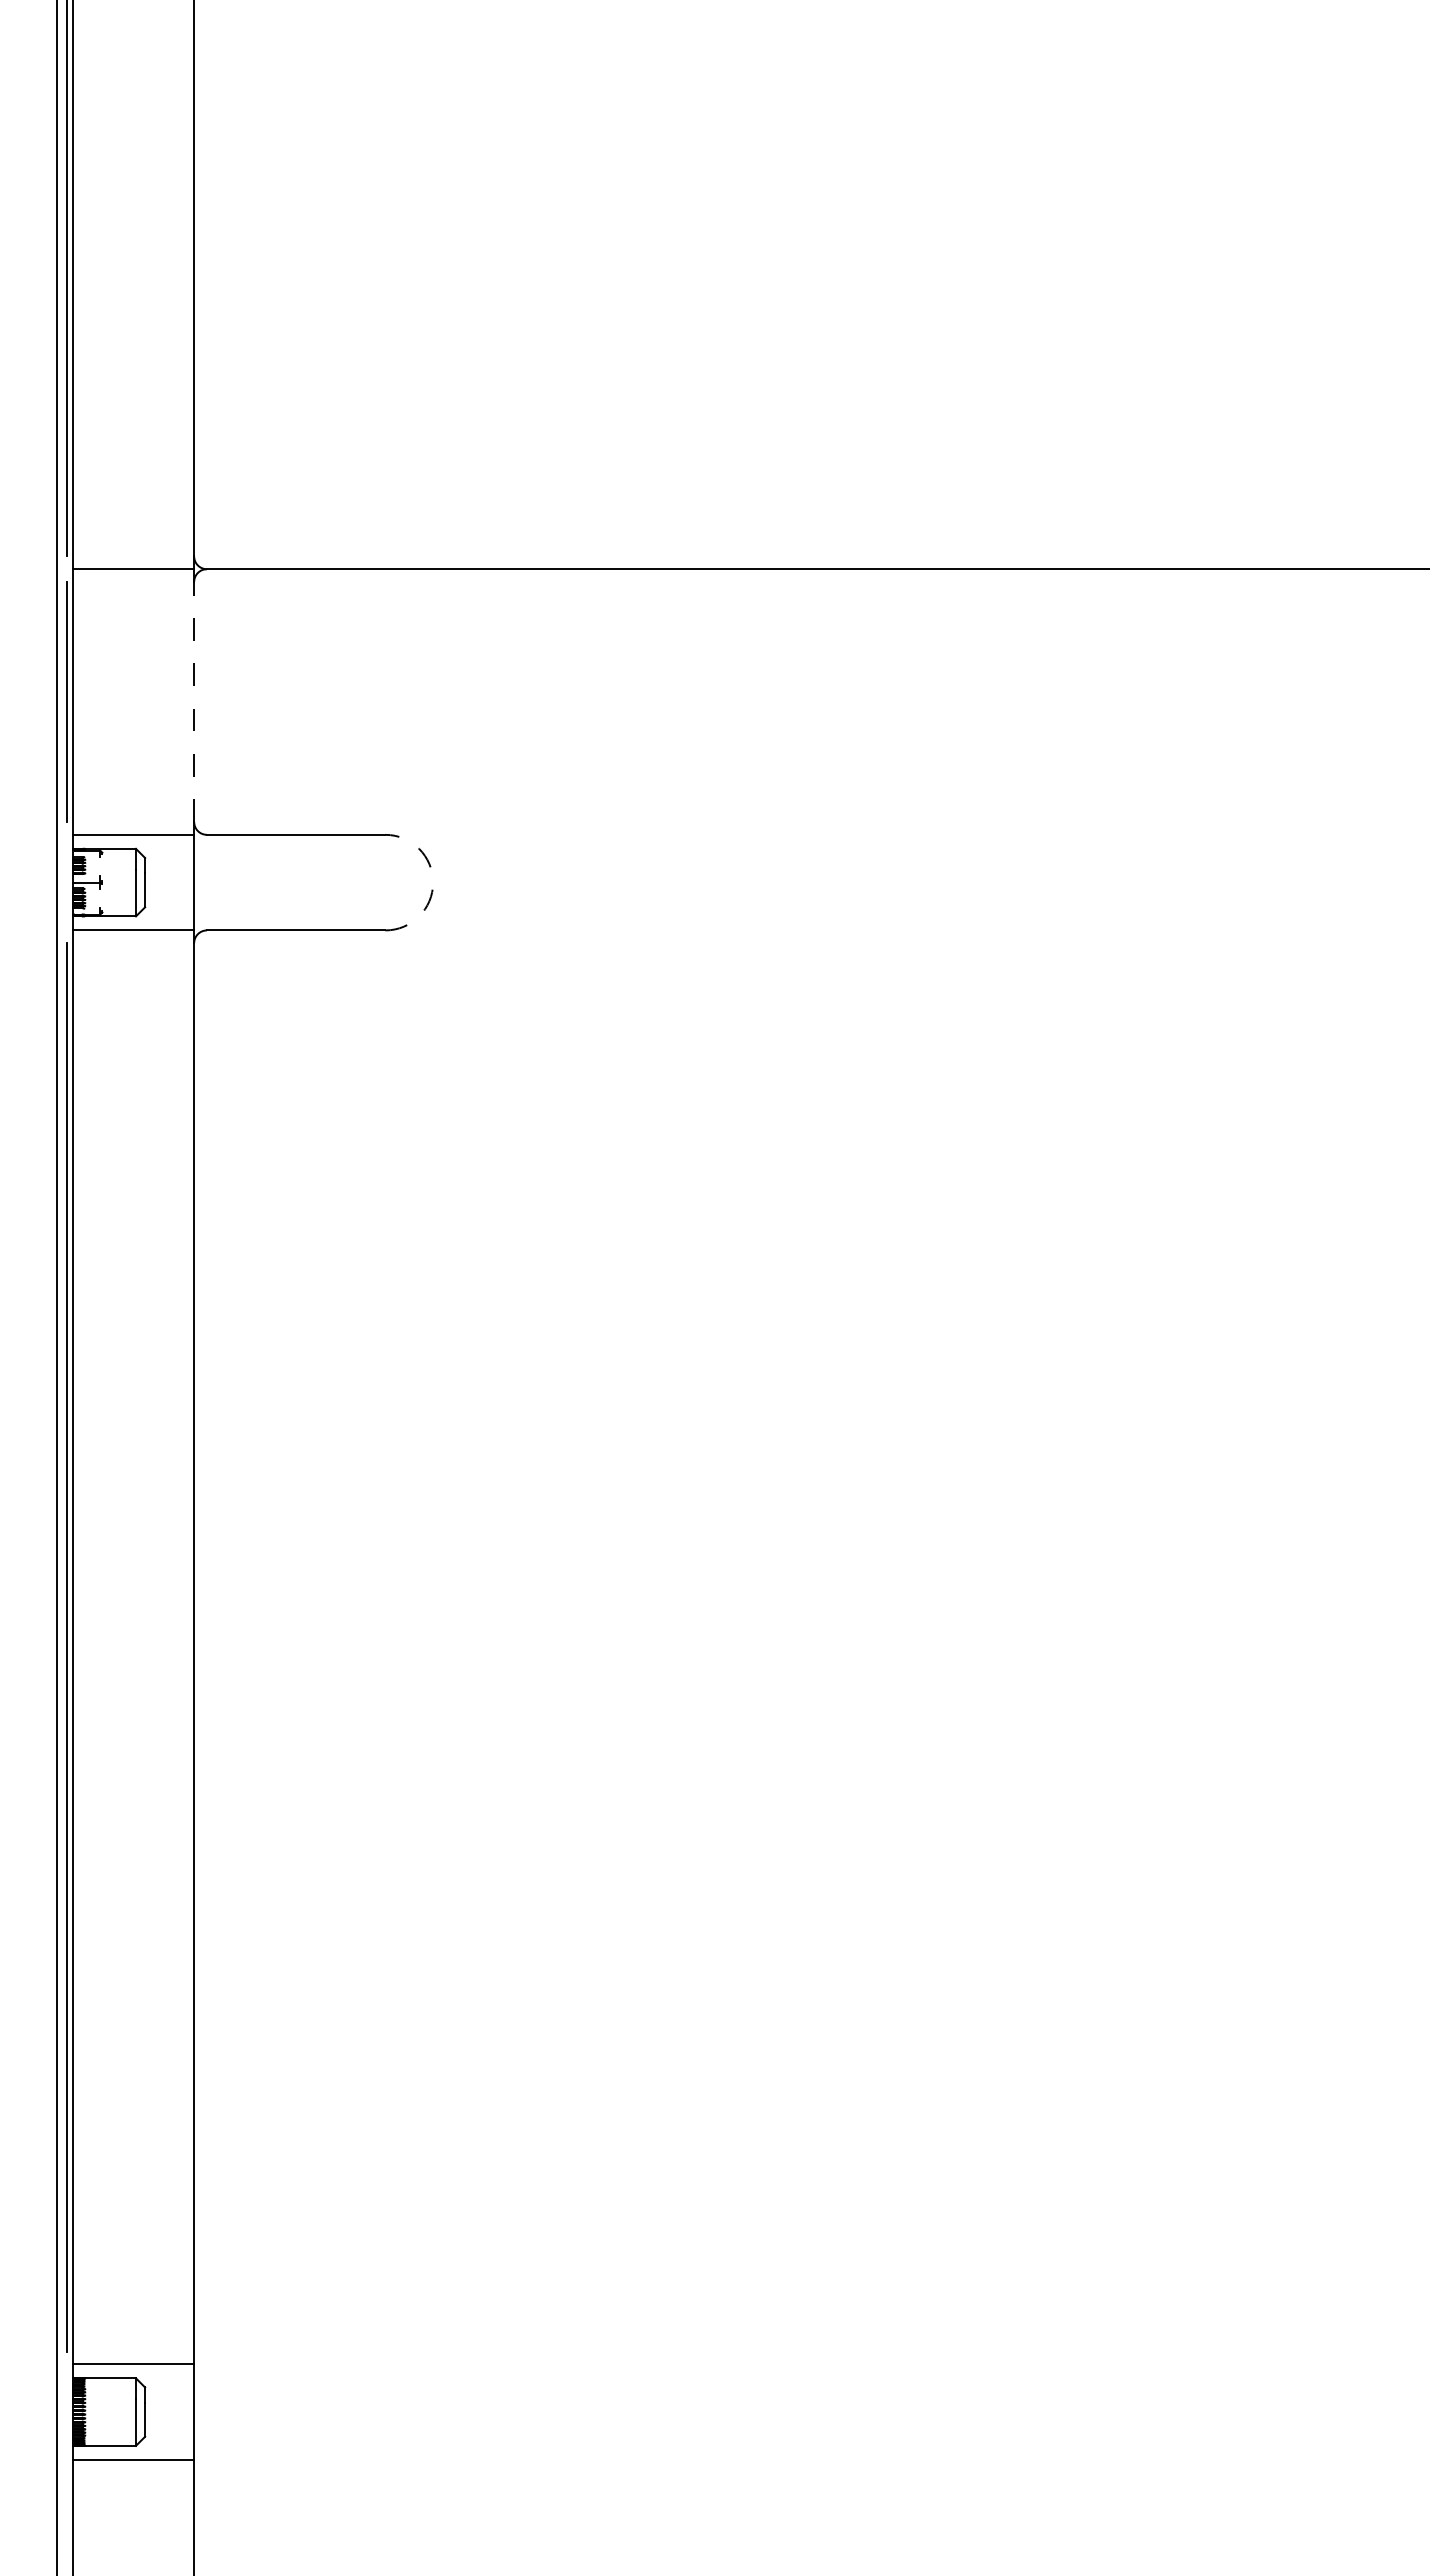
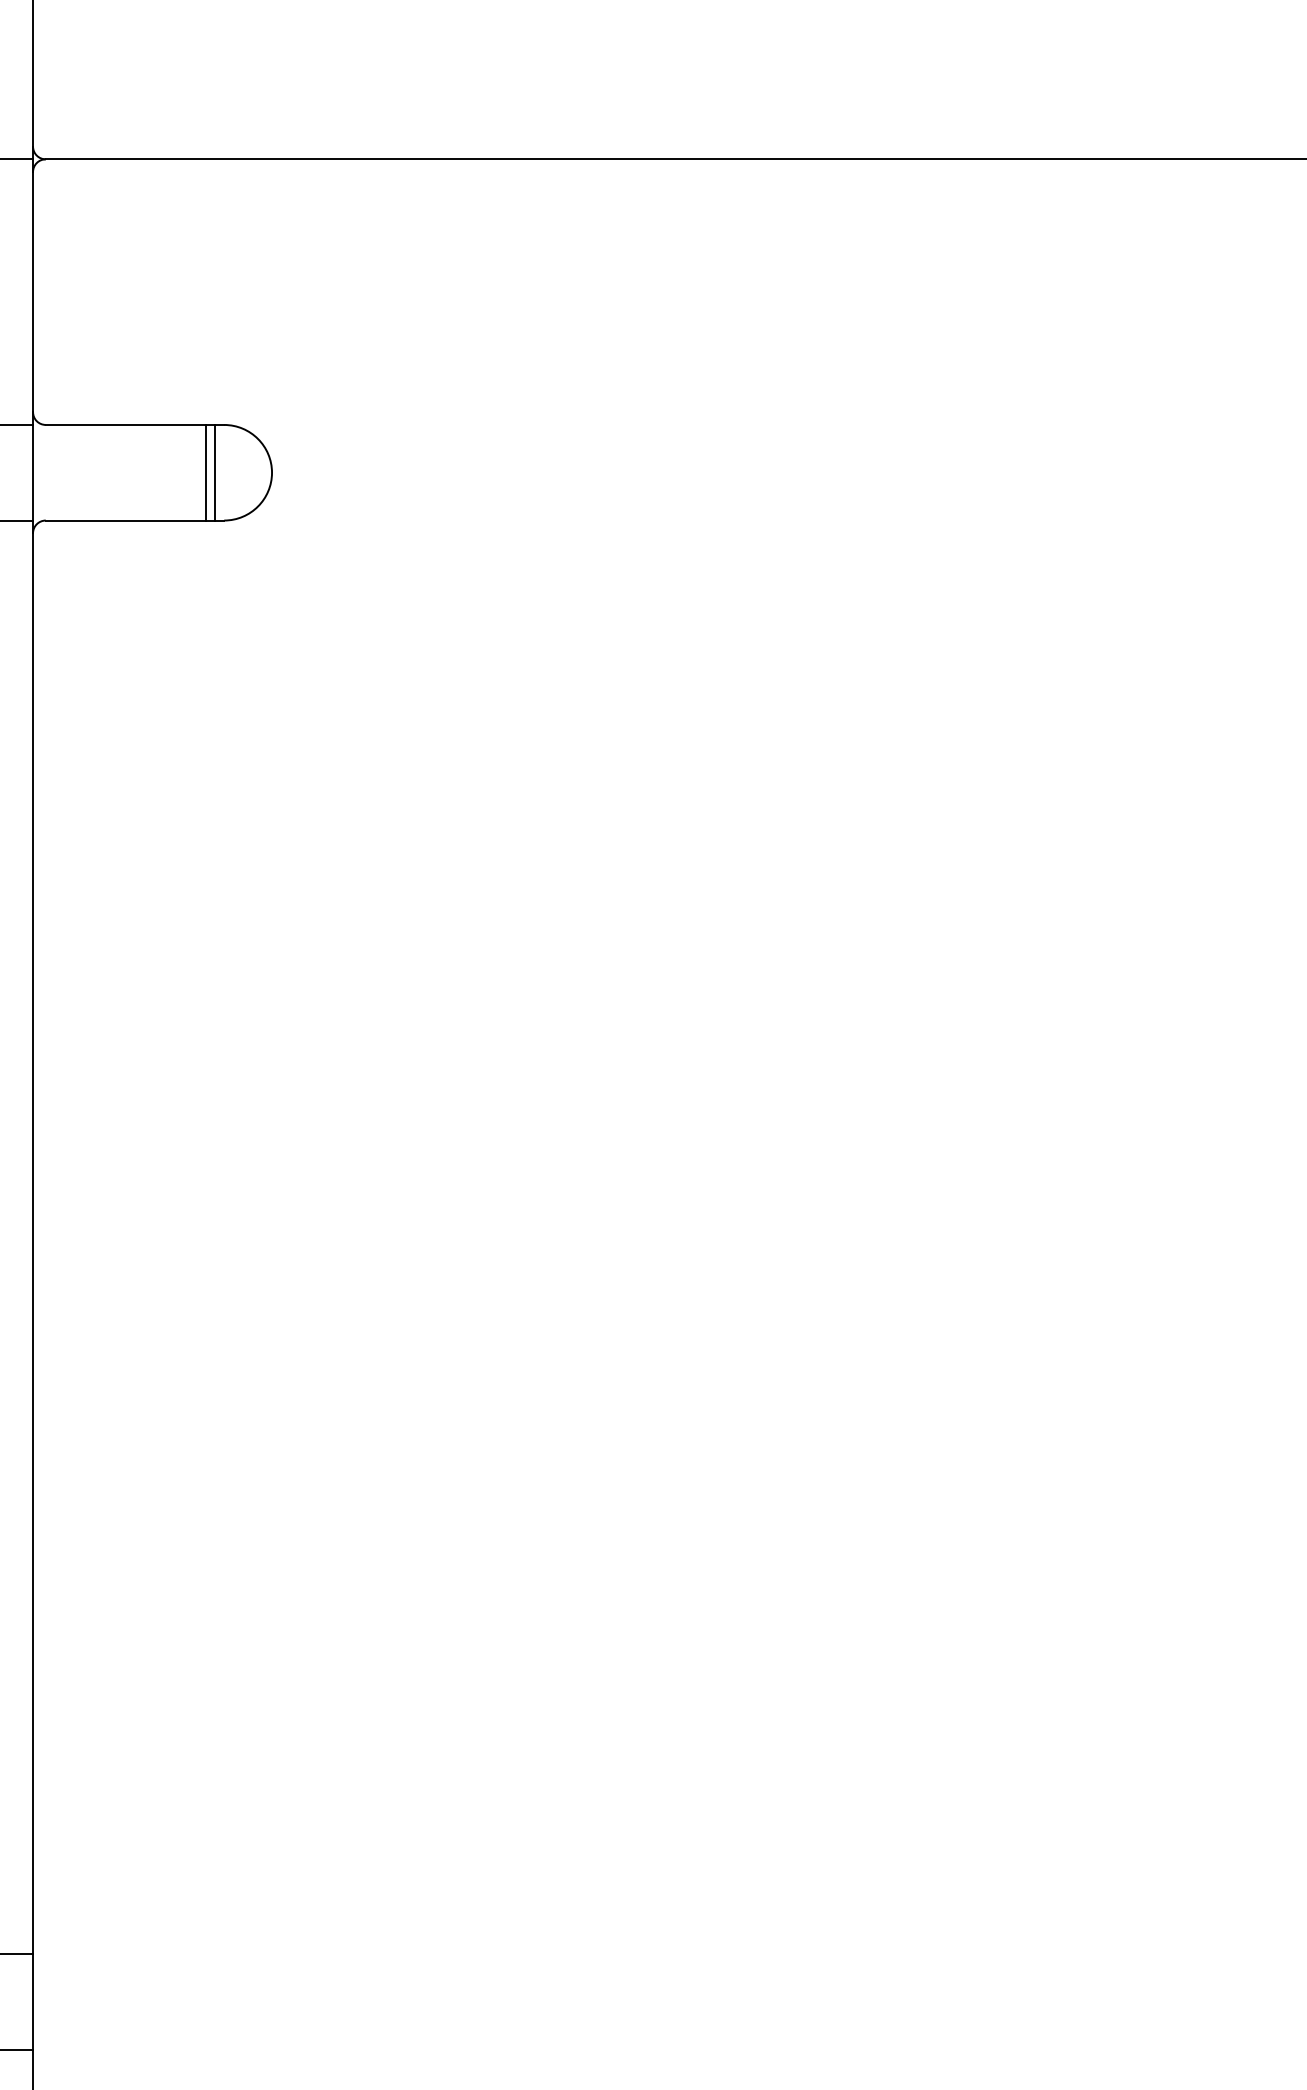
line: (194, 701) -> (33, 291), dashed -> solid
line: (367, 882) -> (206, 472), added
line: (375, 882) -> (214, 472), added
arc: (433, 882) -> (272, 472), dashed -> solid

